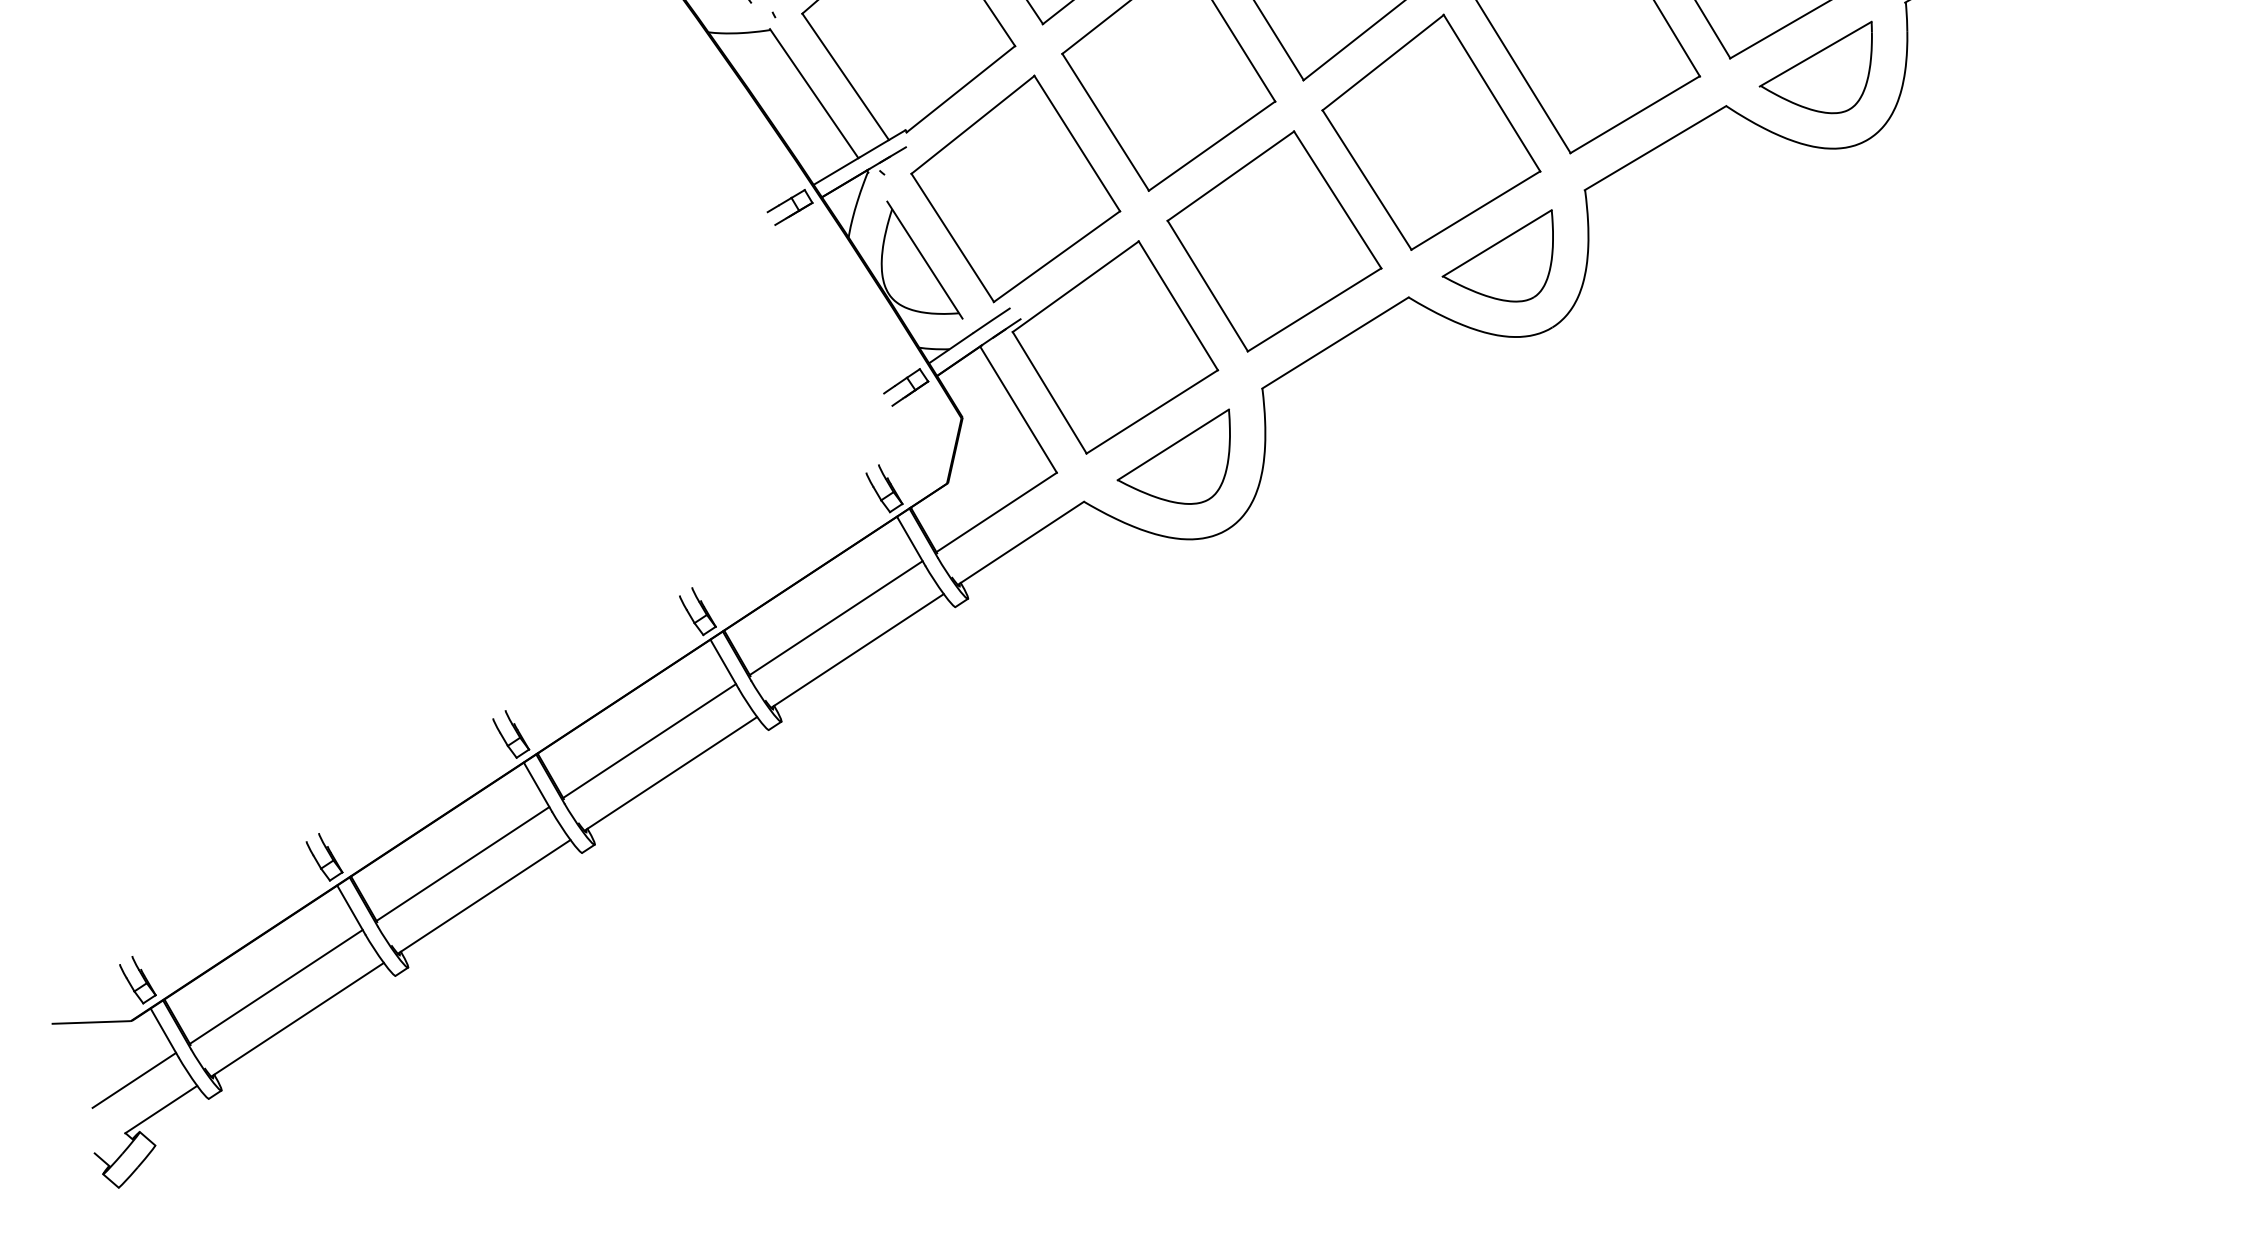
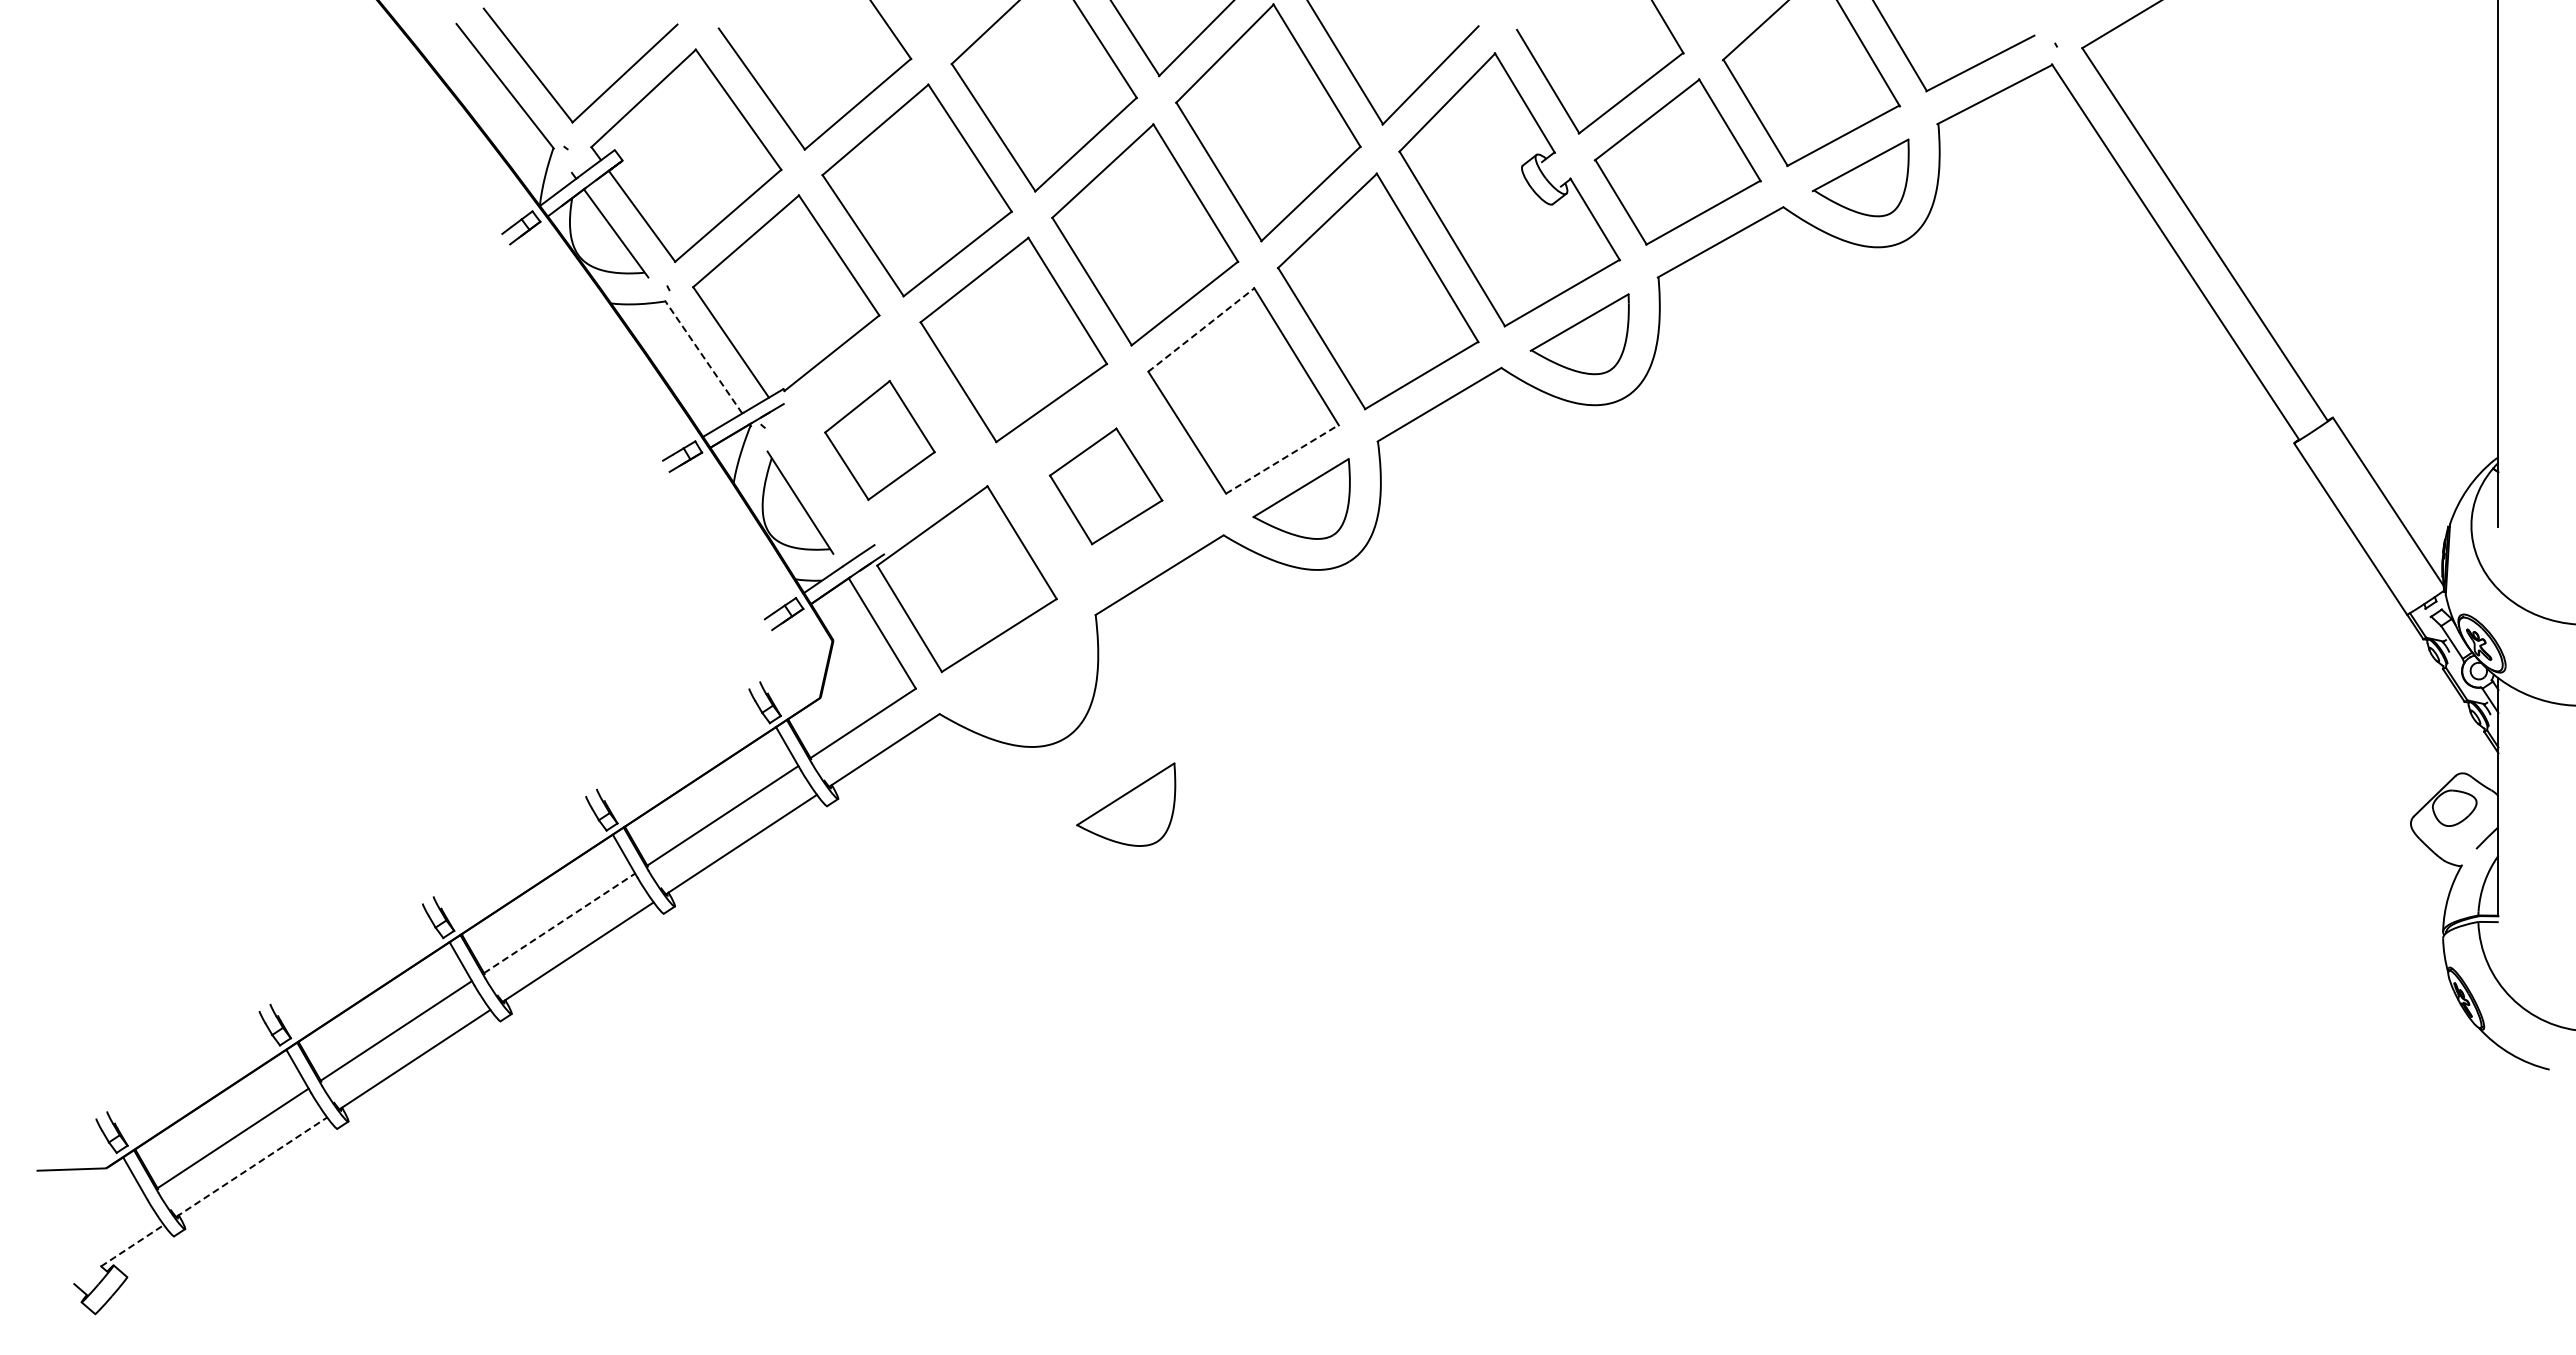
line: (1383, 63) -> (1201, 330), solid -> dashed
line: (814, 92) -> (703, 356), solid -> dashed
part: (1015, 189) -> (879, 440), size x0.6
line: (1475, 210) -> (1282, 459), solid -> dashed
part: (1273, 241) -> (1105, 486), size x0.6
part: (1174, 456) -> (1126, 804), moved
line: (649, 741) -> (559, 923), solid -> dashed
line: (298, 1018) -> (252, 1166), solid -> dashed
line: (133, 1080) -> (108, 1220), removed
line: (161, 1109) -> (132, 1245), solid -> dashed

